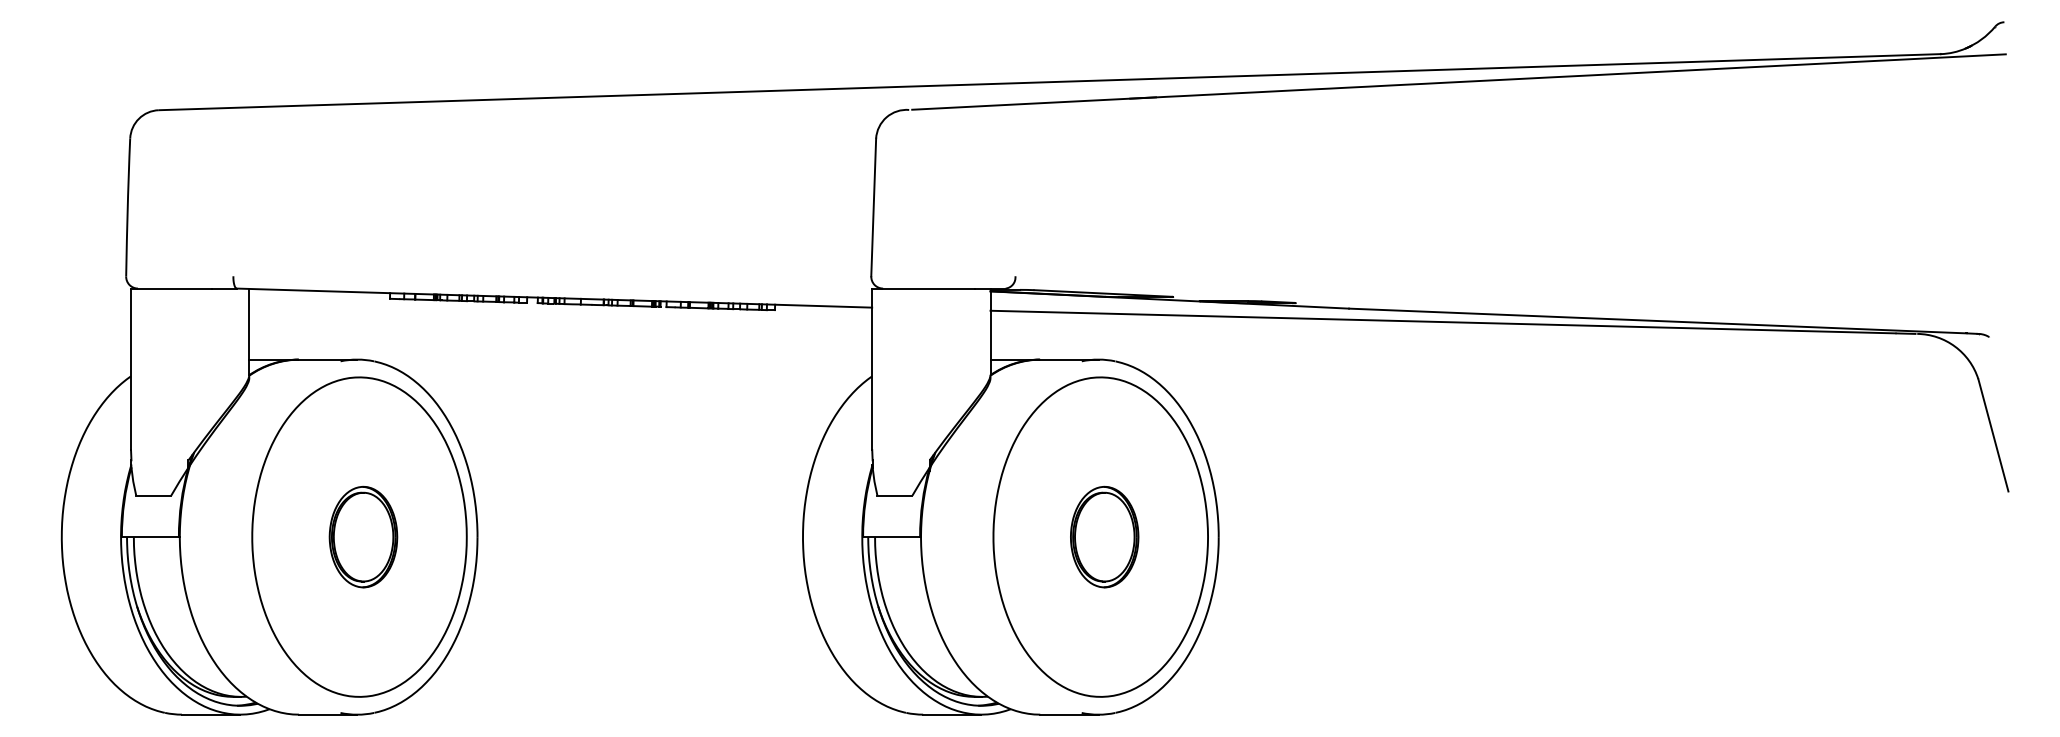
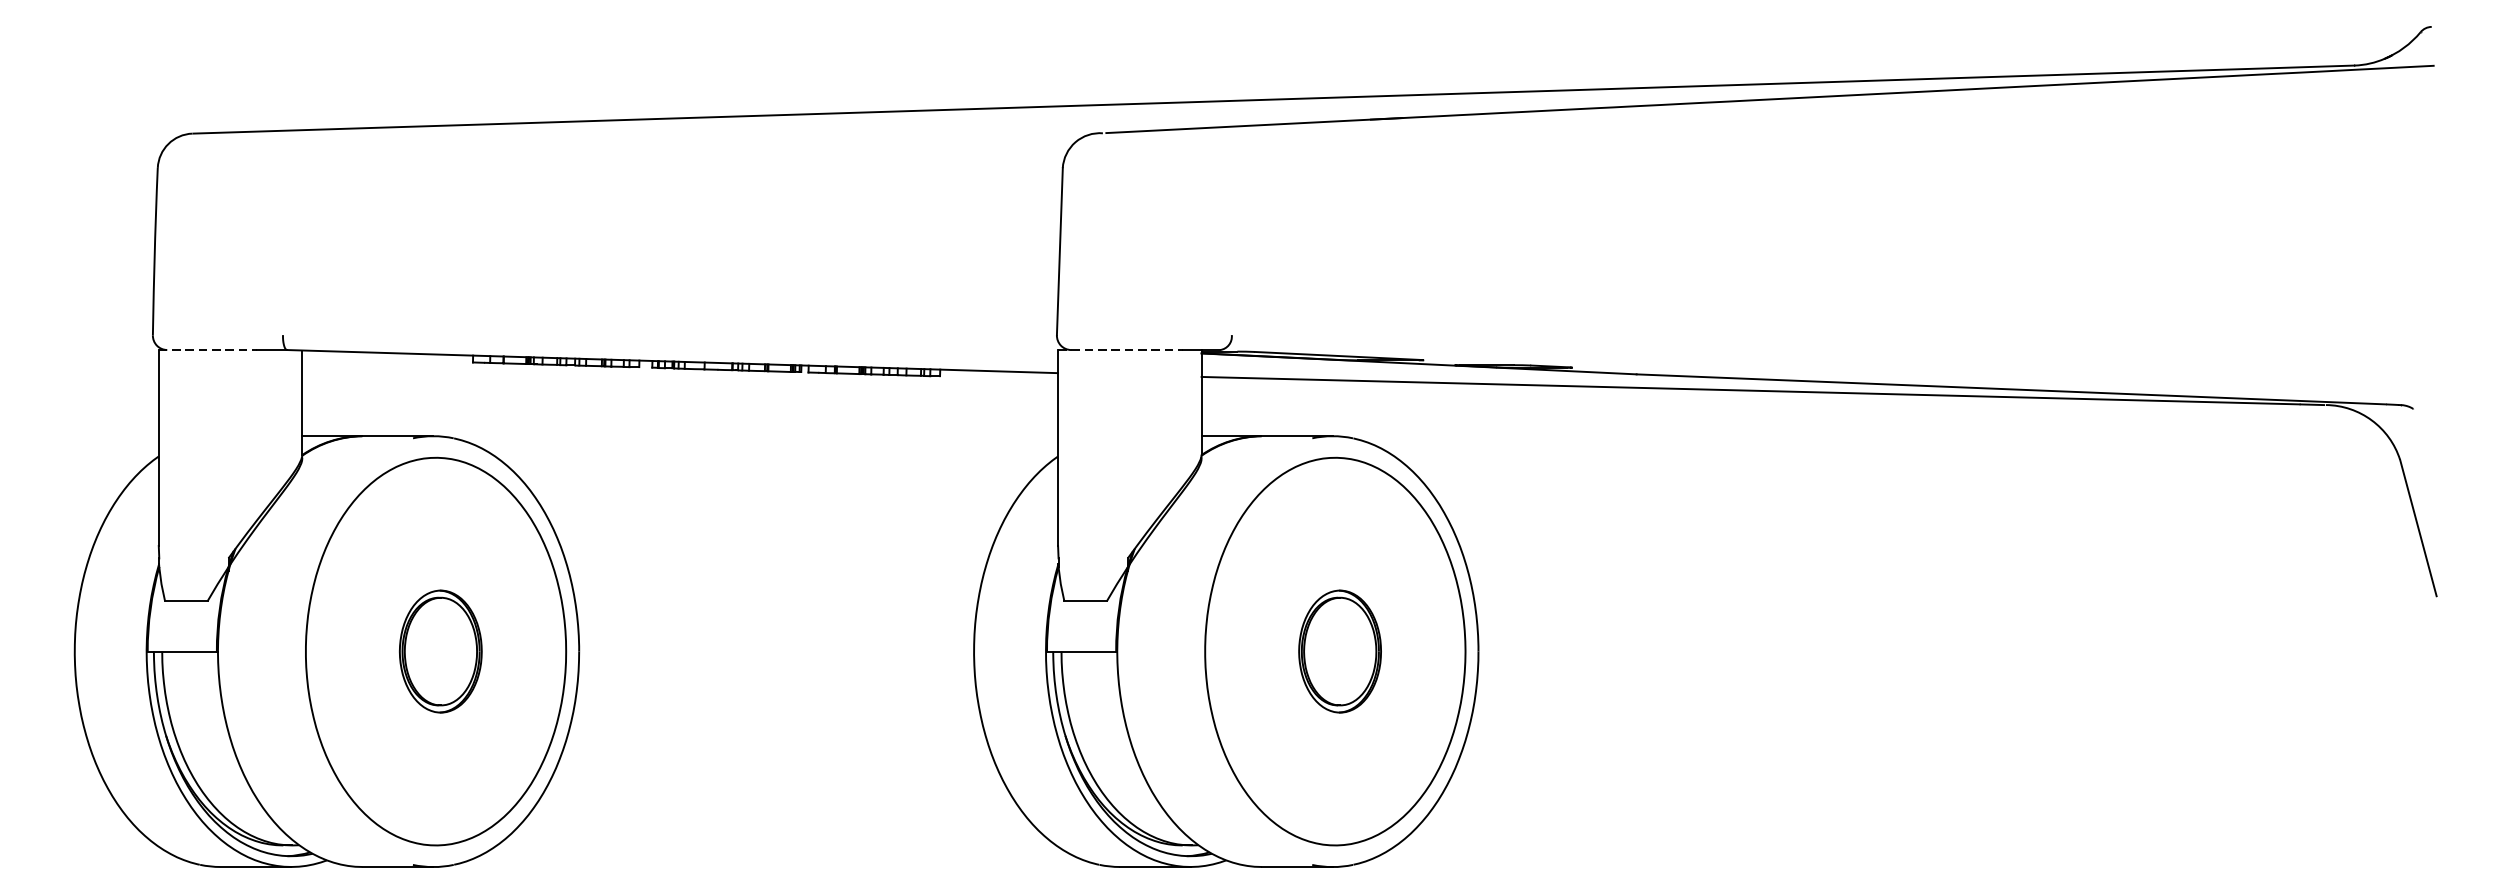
line: (171, 288) -> (207, 349), solid -> dashed
line: (923, 288) -> (1120, 349), solid -> dashed

